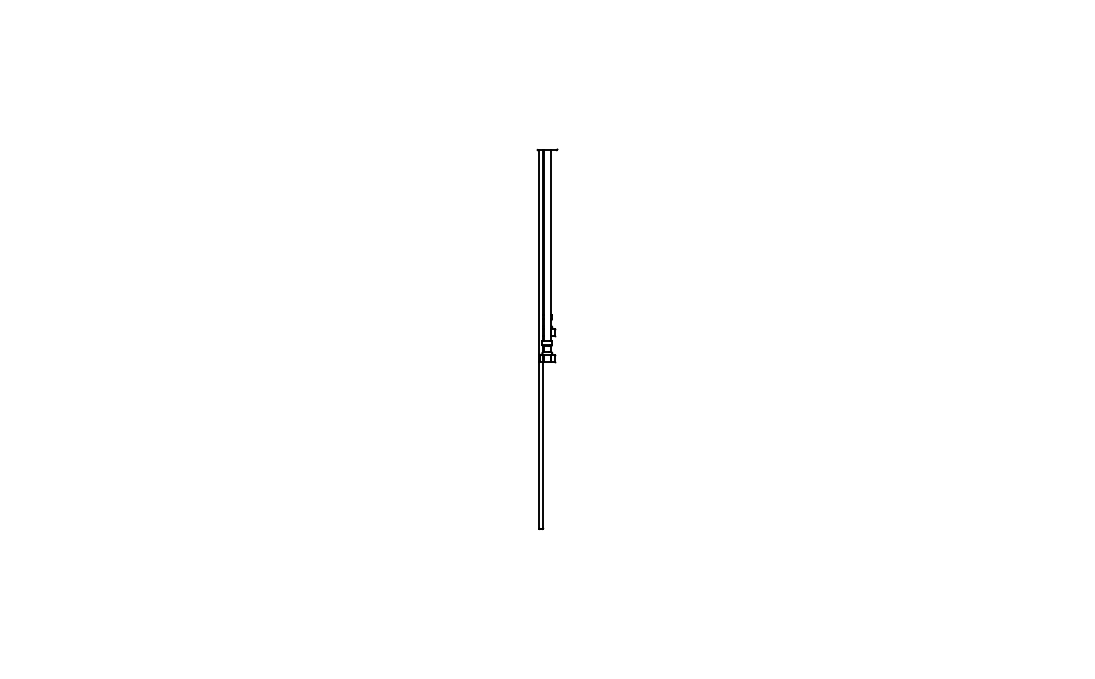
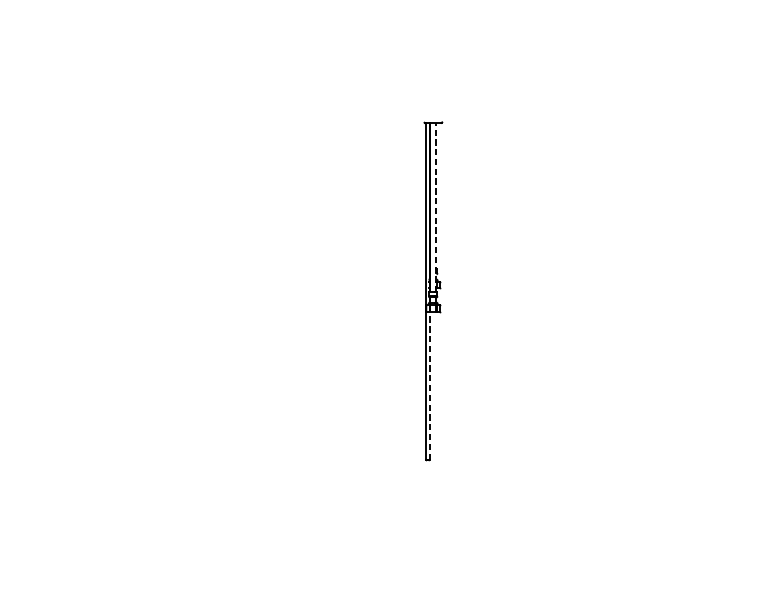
line: (550, 244) -> (436, 206), solid -> dashed
line: (543, 444) -> (429, 384), solid -> dashed

